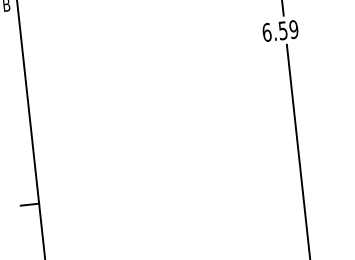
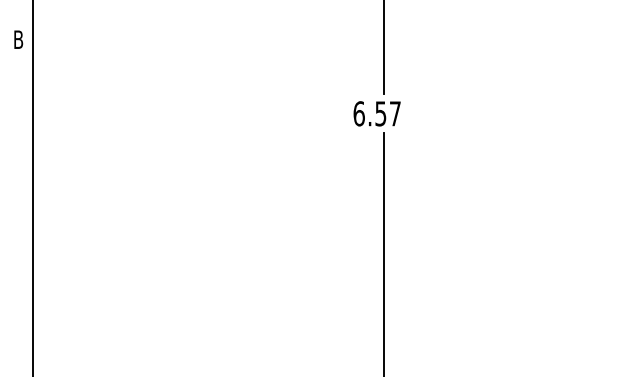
text: (293, 29) -> (394, 113), 6.59 -> 6.57
line: (29, 204) -> (20, 307), removed

